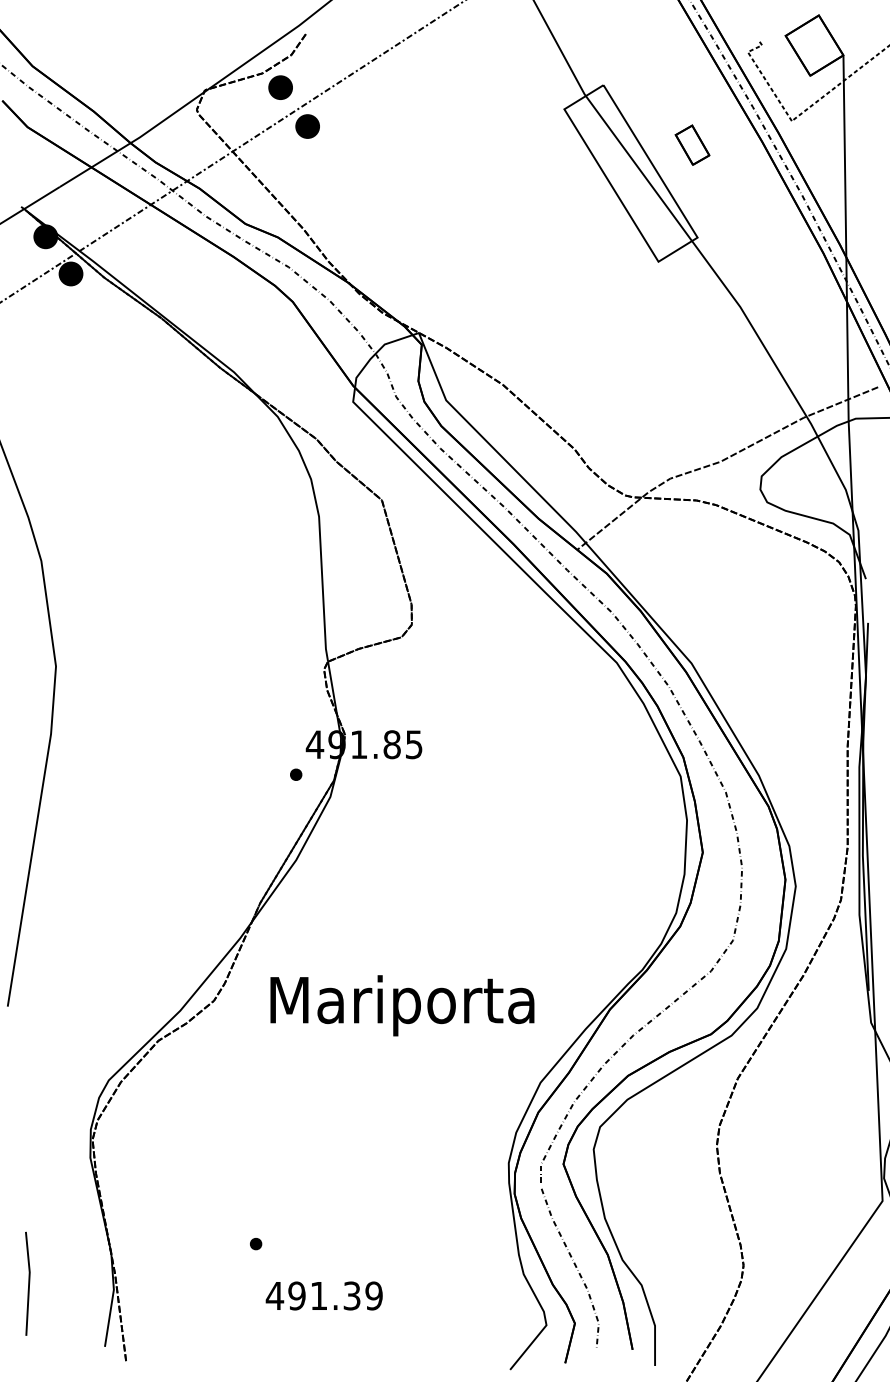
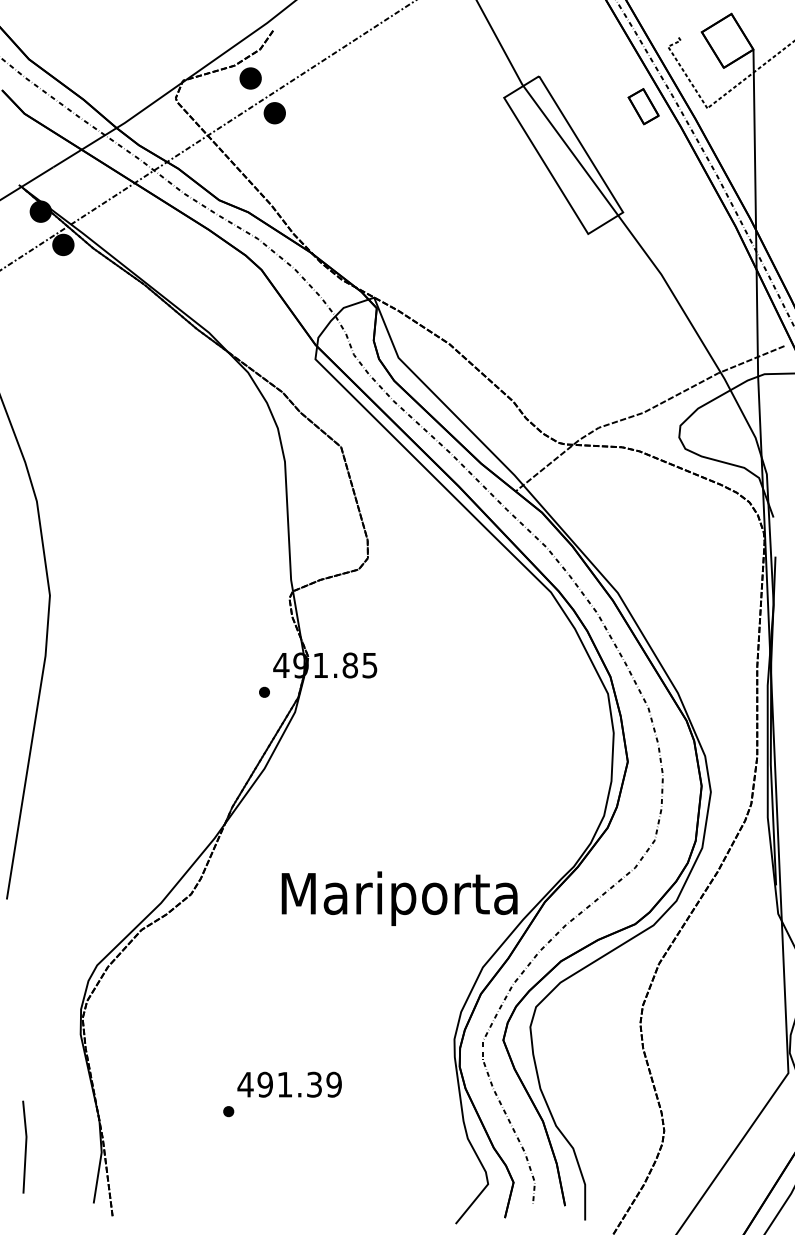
part: (692, 144) -> (643, 106), moved
text: (402, 1005) -> (399, 898), moved
text: (323, 1295) -> (288, 1084), moved

